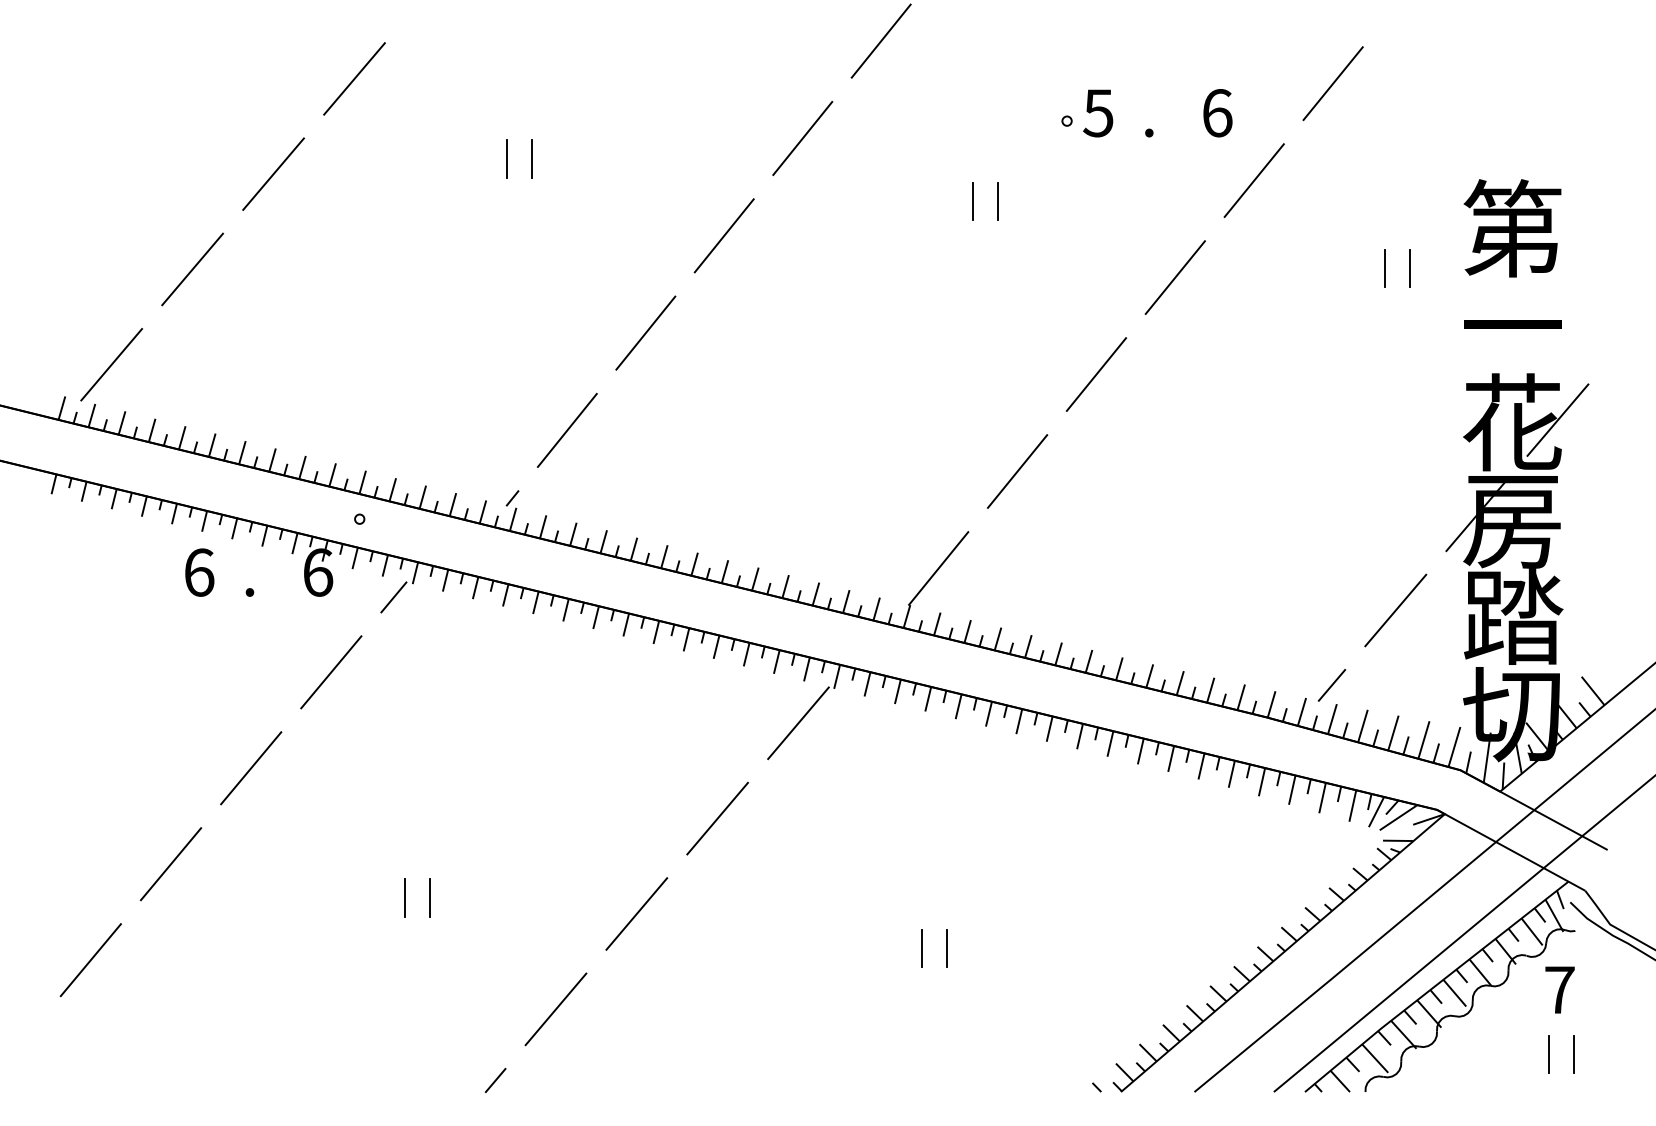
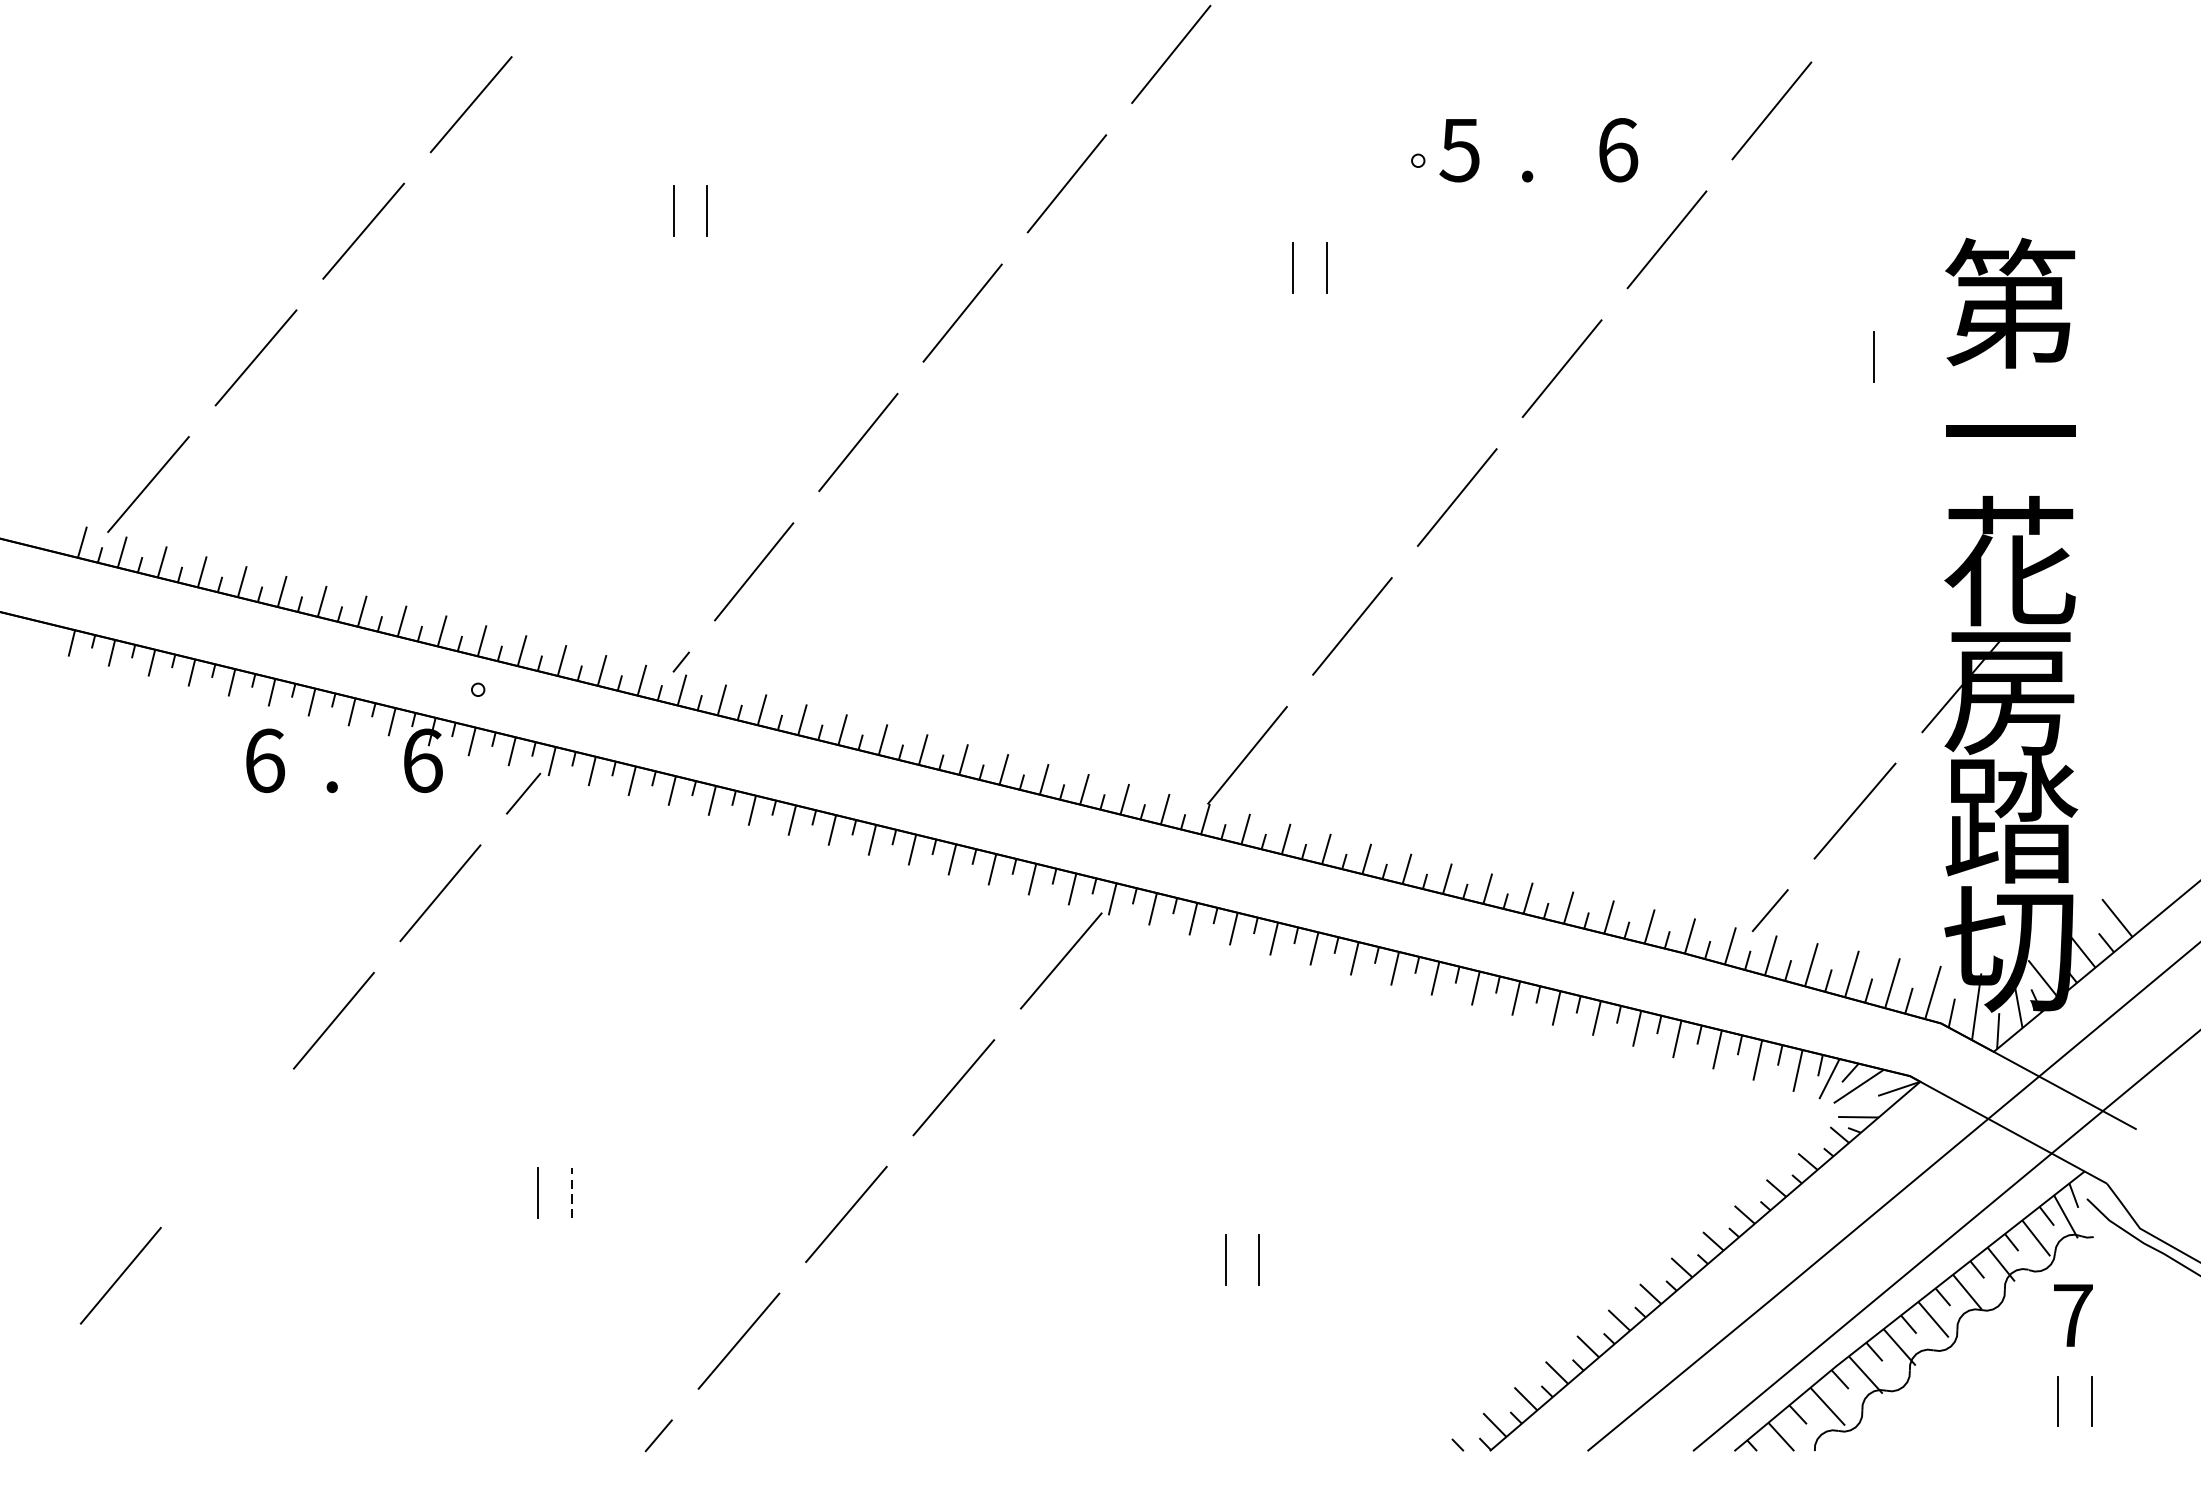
line: (1385, 268) -> (1841, 356), removed
line: (1557, 419) -> (2070, 557), removed
line: (170, 864) -> (226, 1148), removed
line: (430, 898) -> (572, 1193), solid -> dashed

